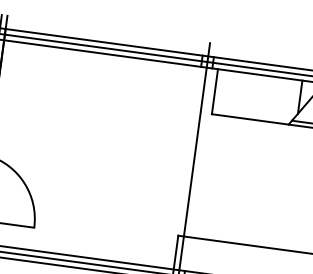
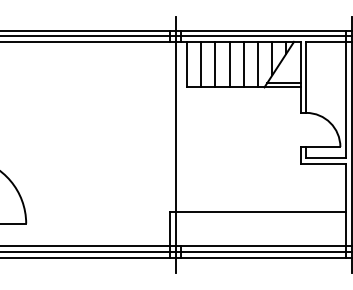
line: (229, 93) -> (201, 64), added
line: (243, 95) -> (215, 64), added
line: (257, 97) -> (229, 64), added
line: (270, 99) -> (243, 64), added
line: (285, 101) -> (258, 64), added

